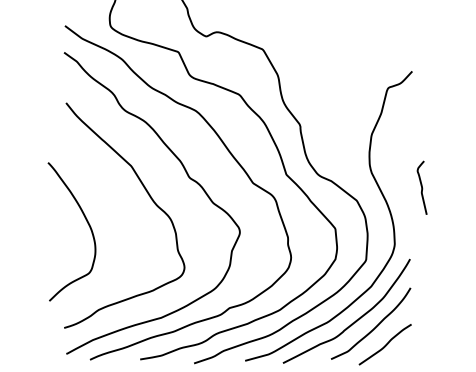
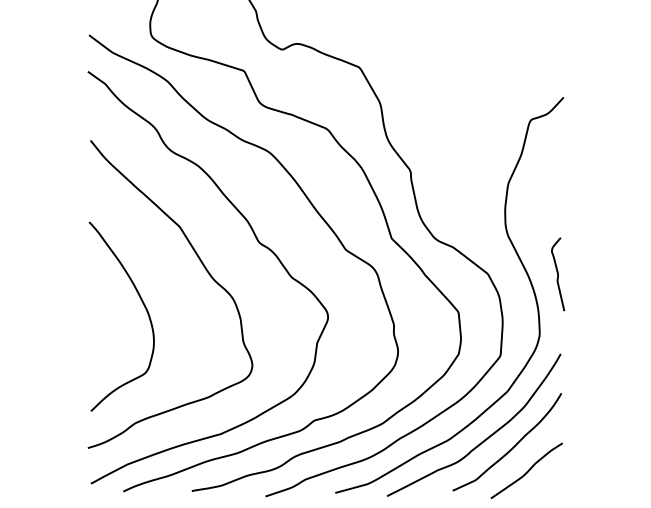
curve: (421, 187) -> (557, 273), moved
curve: (87, 223) -> (143, 305), moved

